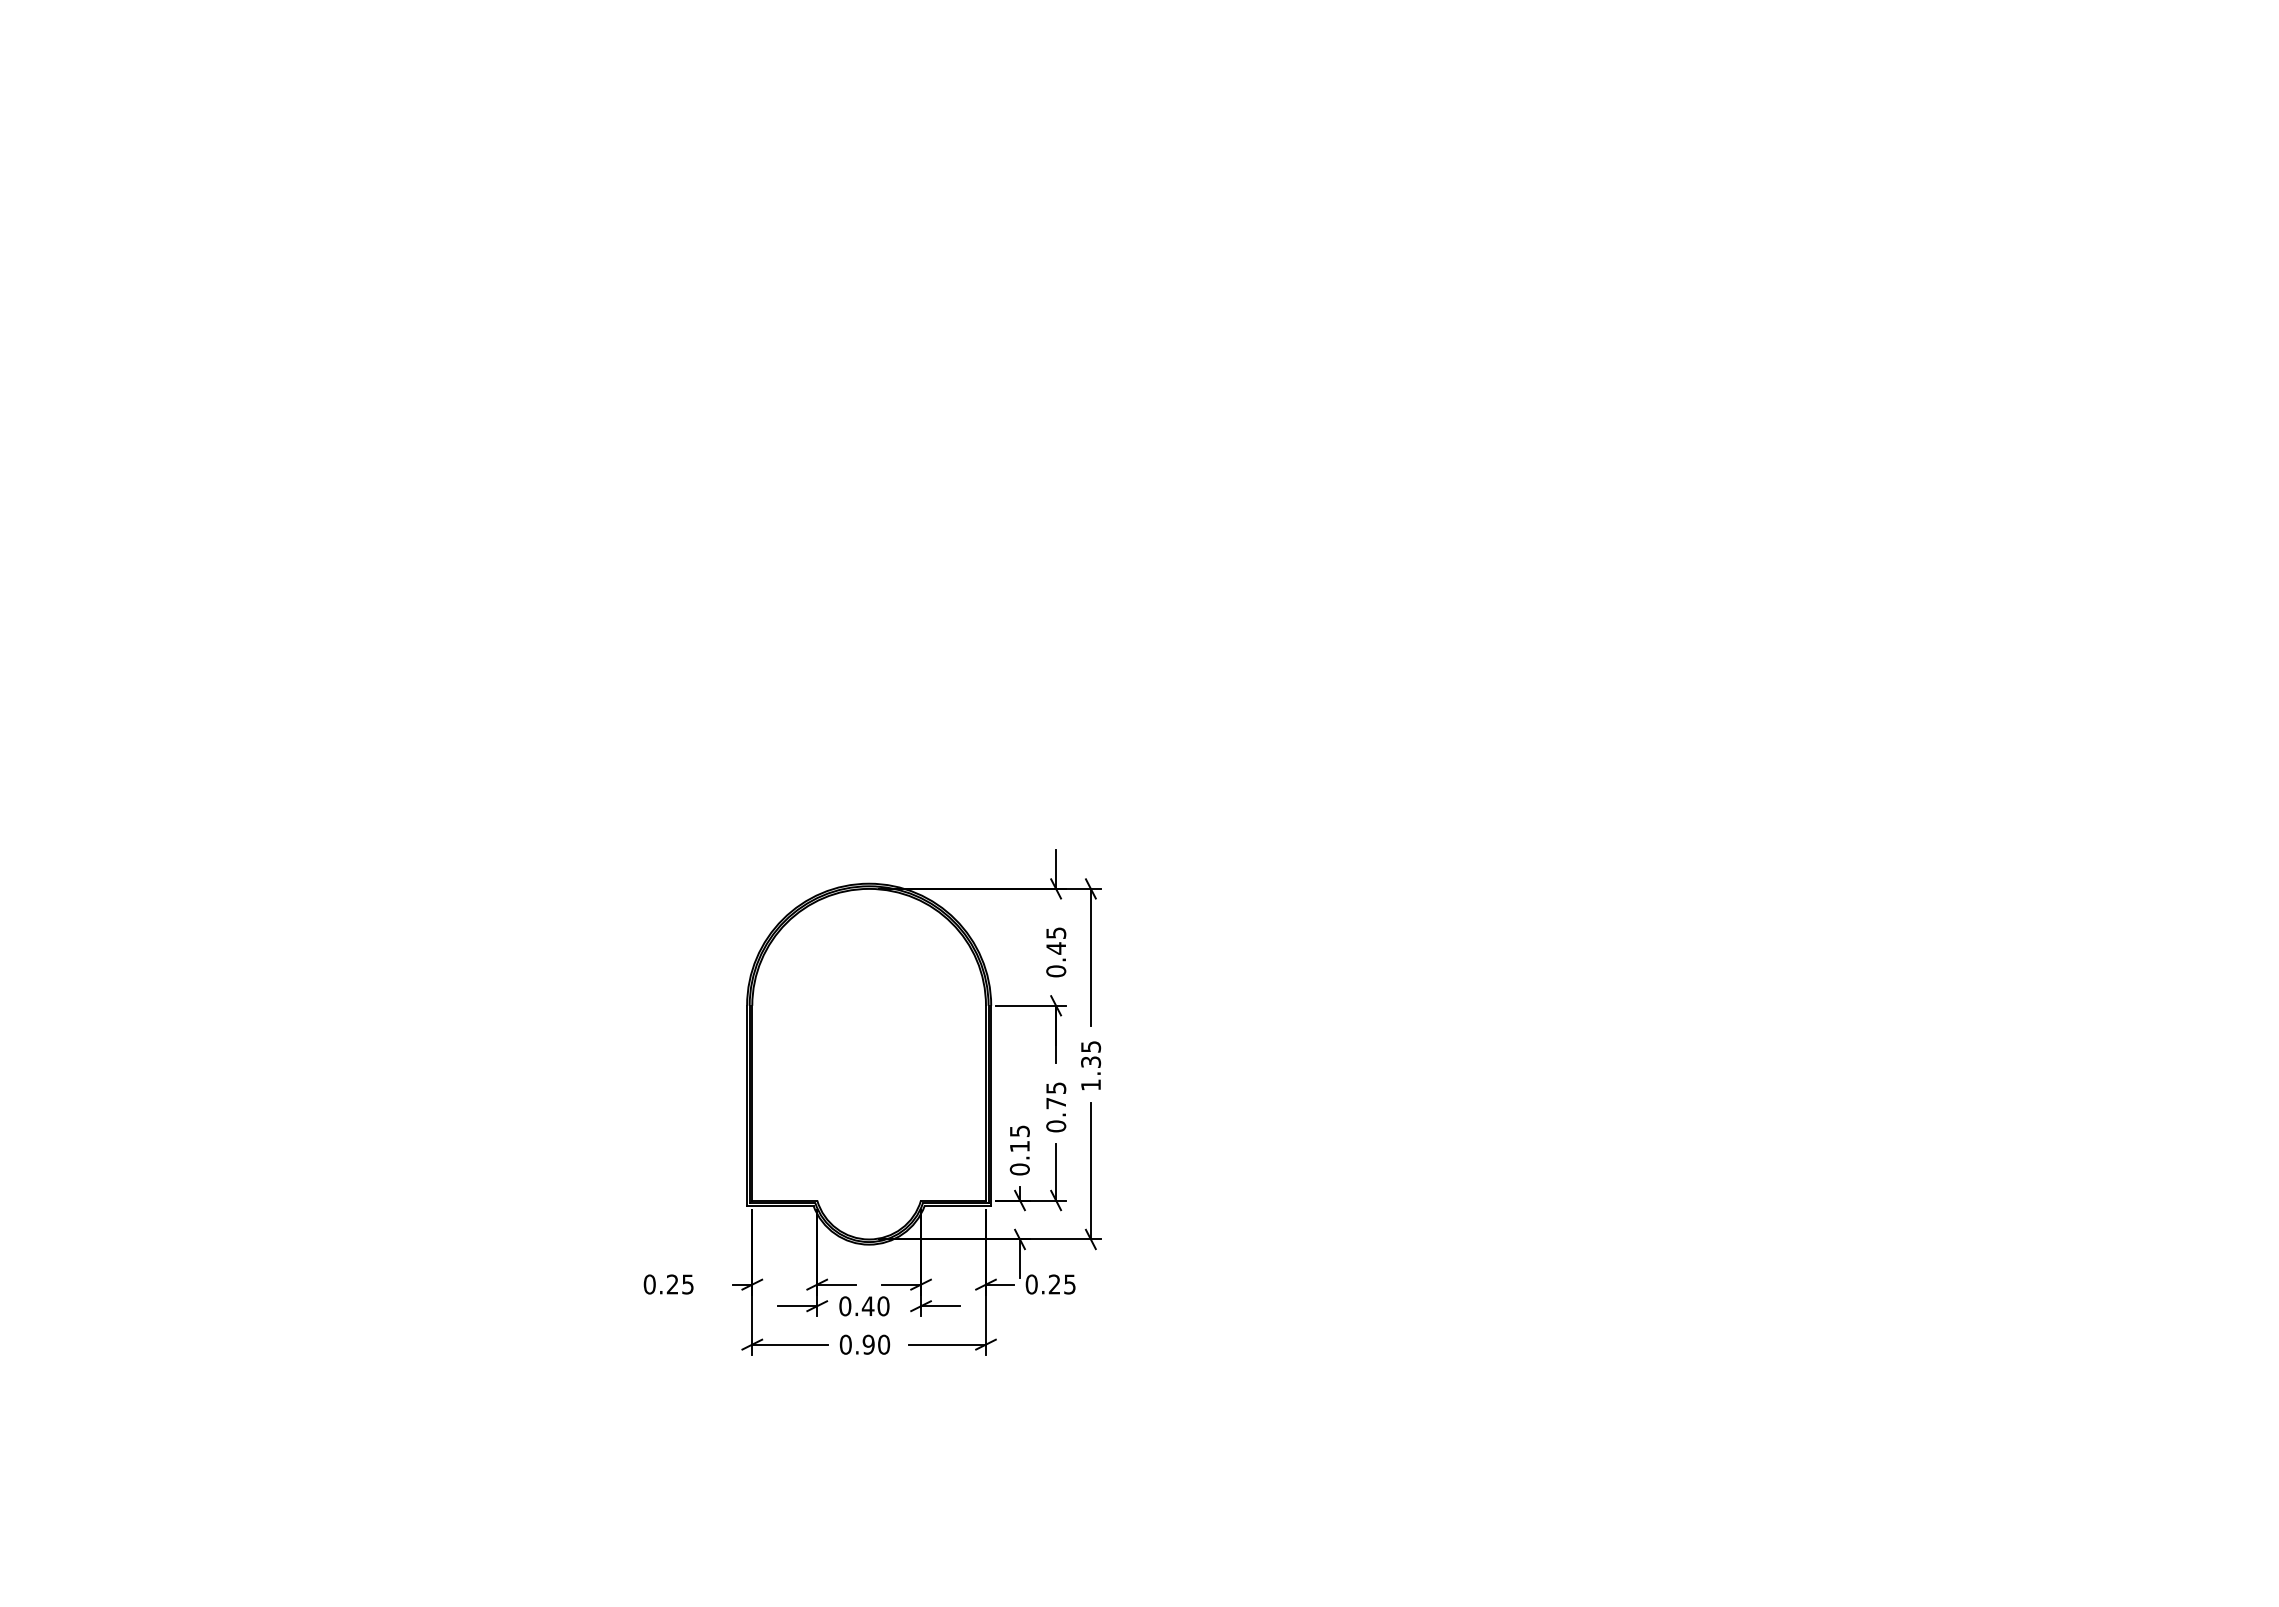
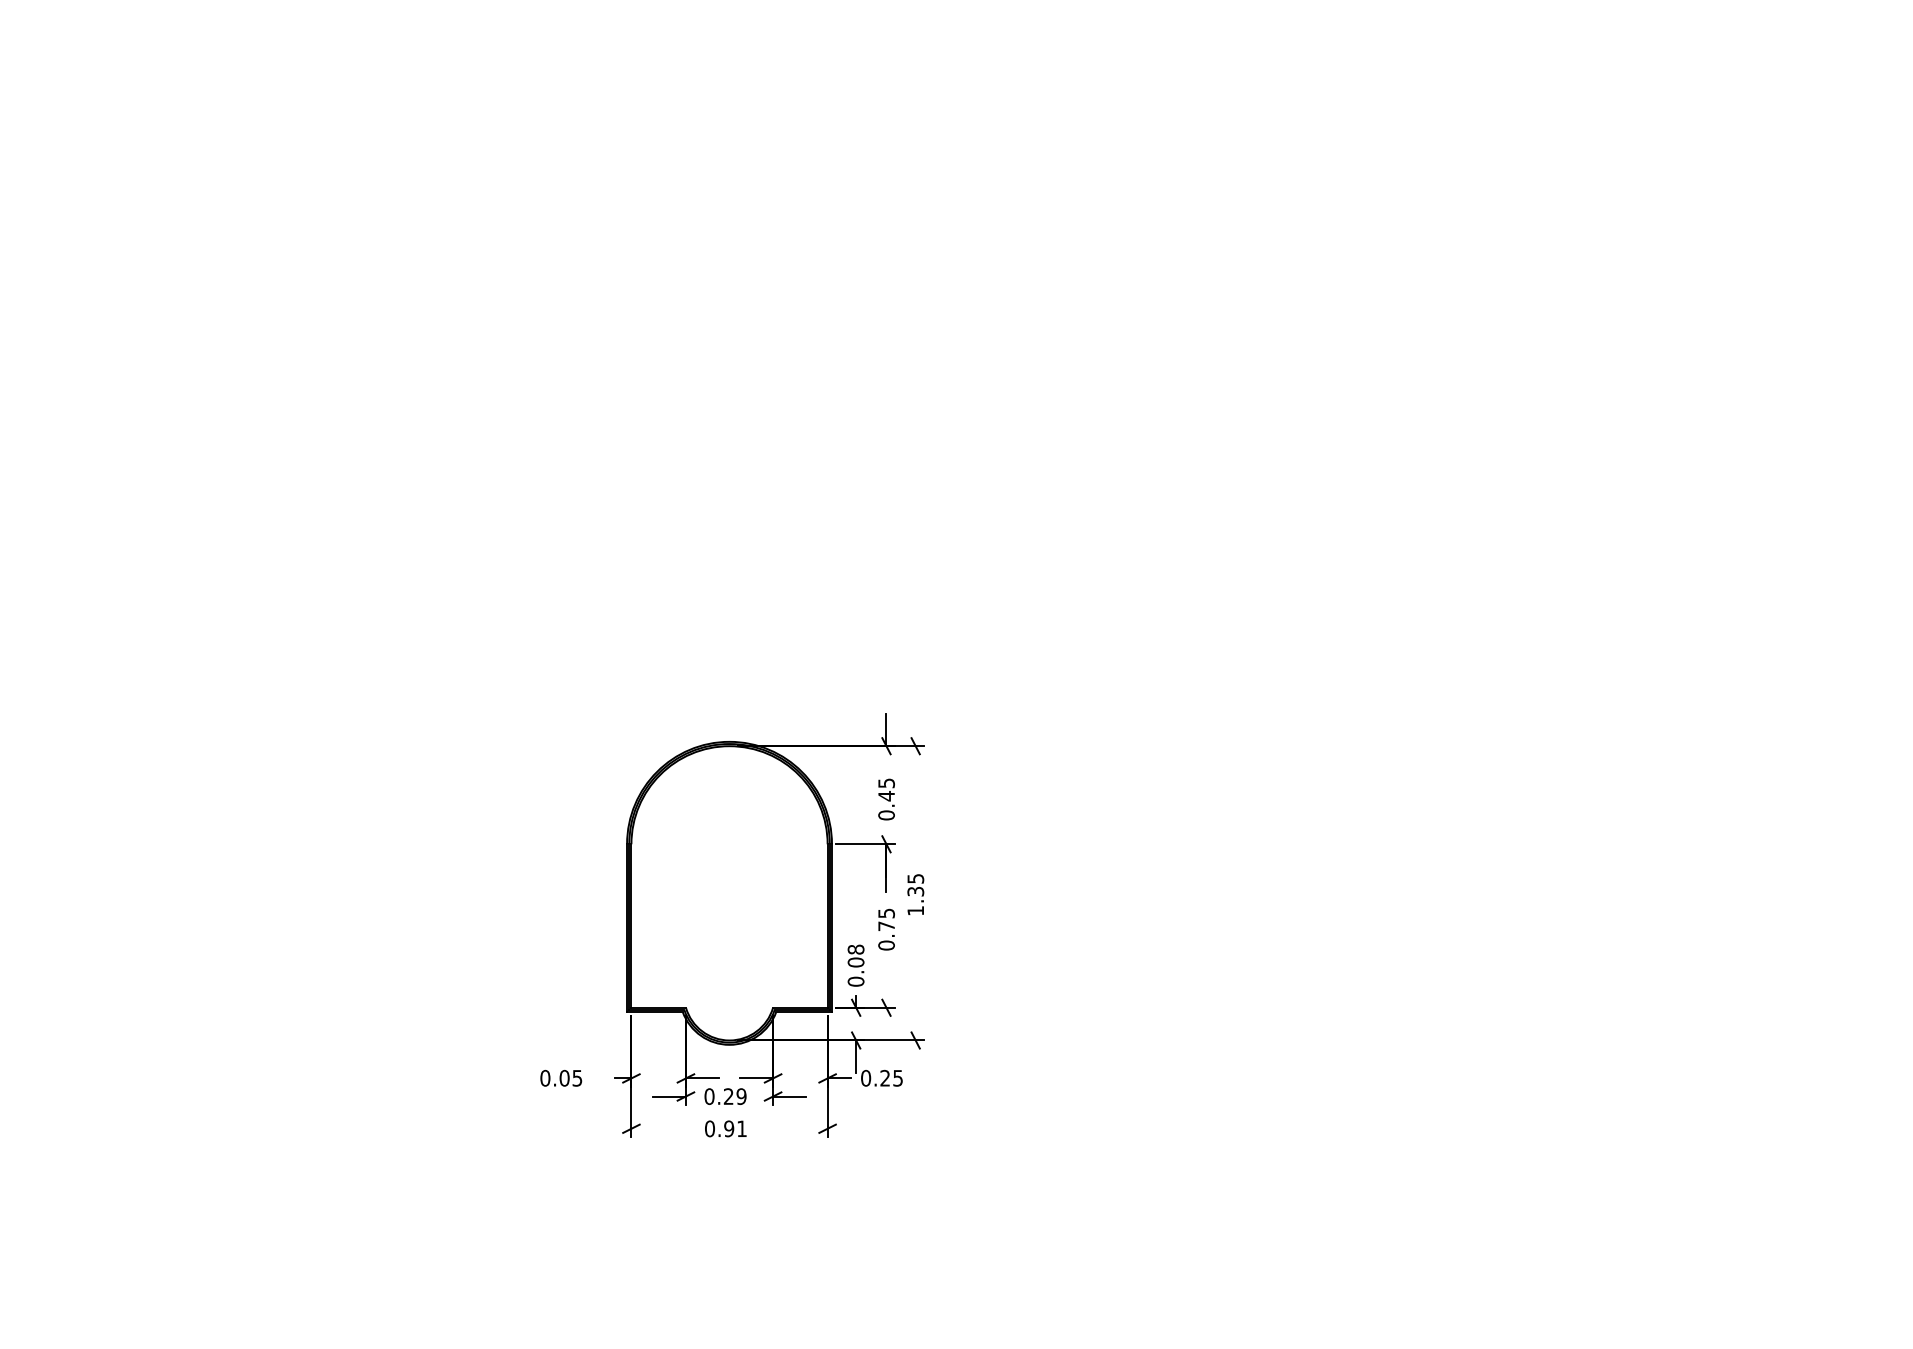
line: (1090, 957) -> (915, 803), removed
text: (1019, 1138) -> (855, 955), 0.15 -> 0.08
line: (1090, 1170) -> (915, 982), removed
line: (1056, 1171) -> (886, 983), removed
text: (672, 1284) -> (564, 1078), 0.25 -> 0.05
text: (875, 1306) -> (734, 1096), 0.40 -> 0.29
line: (790, 1344) -> (663, 1128), removed
text: (884, 1344) -> (742, 1128), 0.90 -> 0.91
line: (947, 1344) -> (795, 1128), removed

